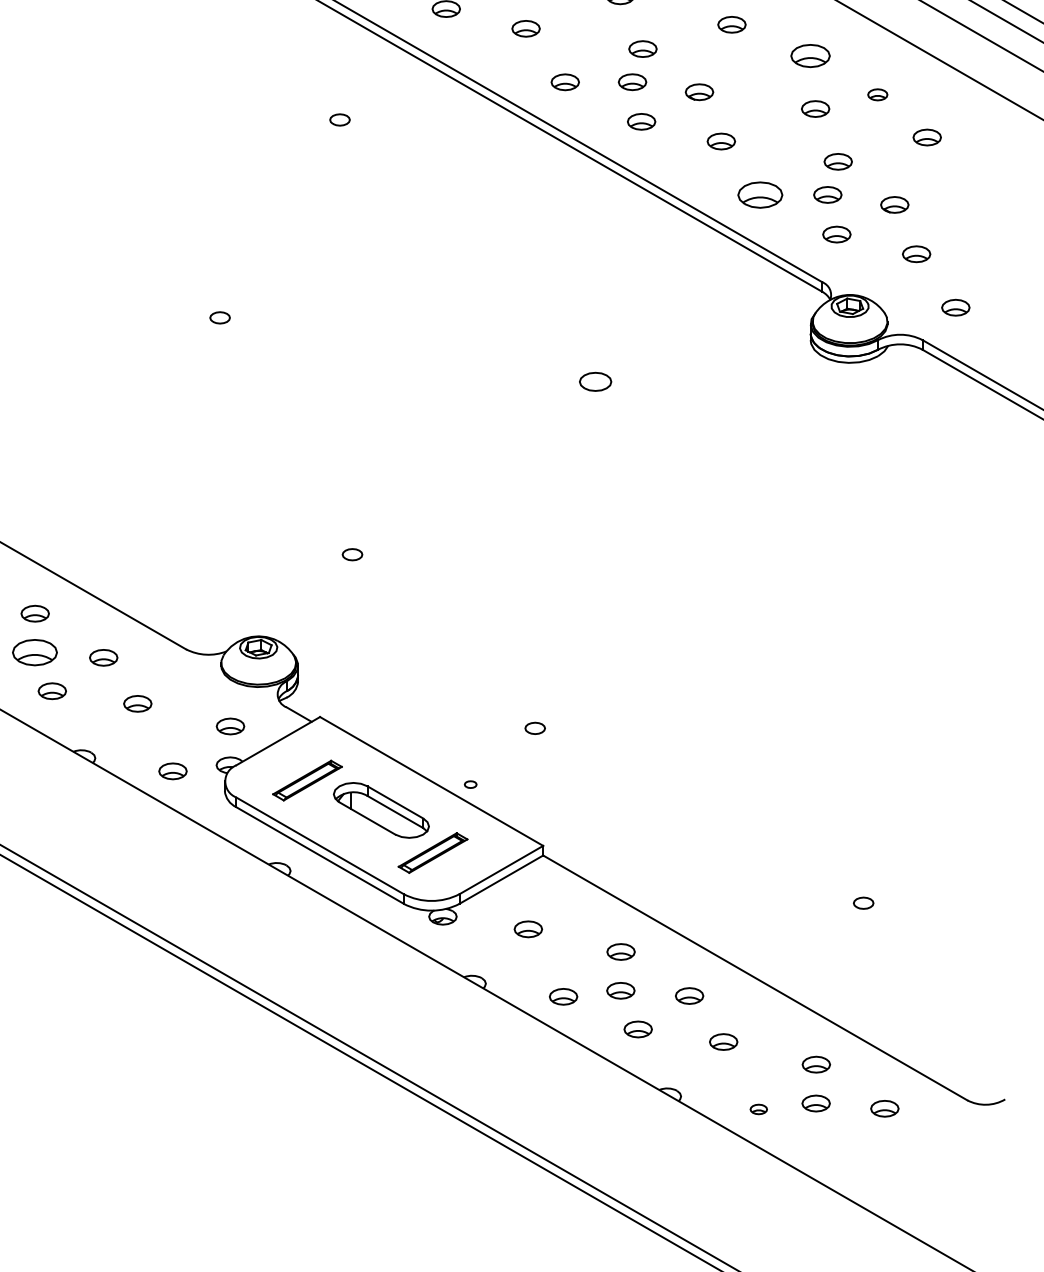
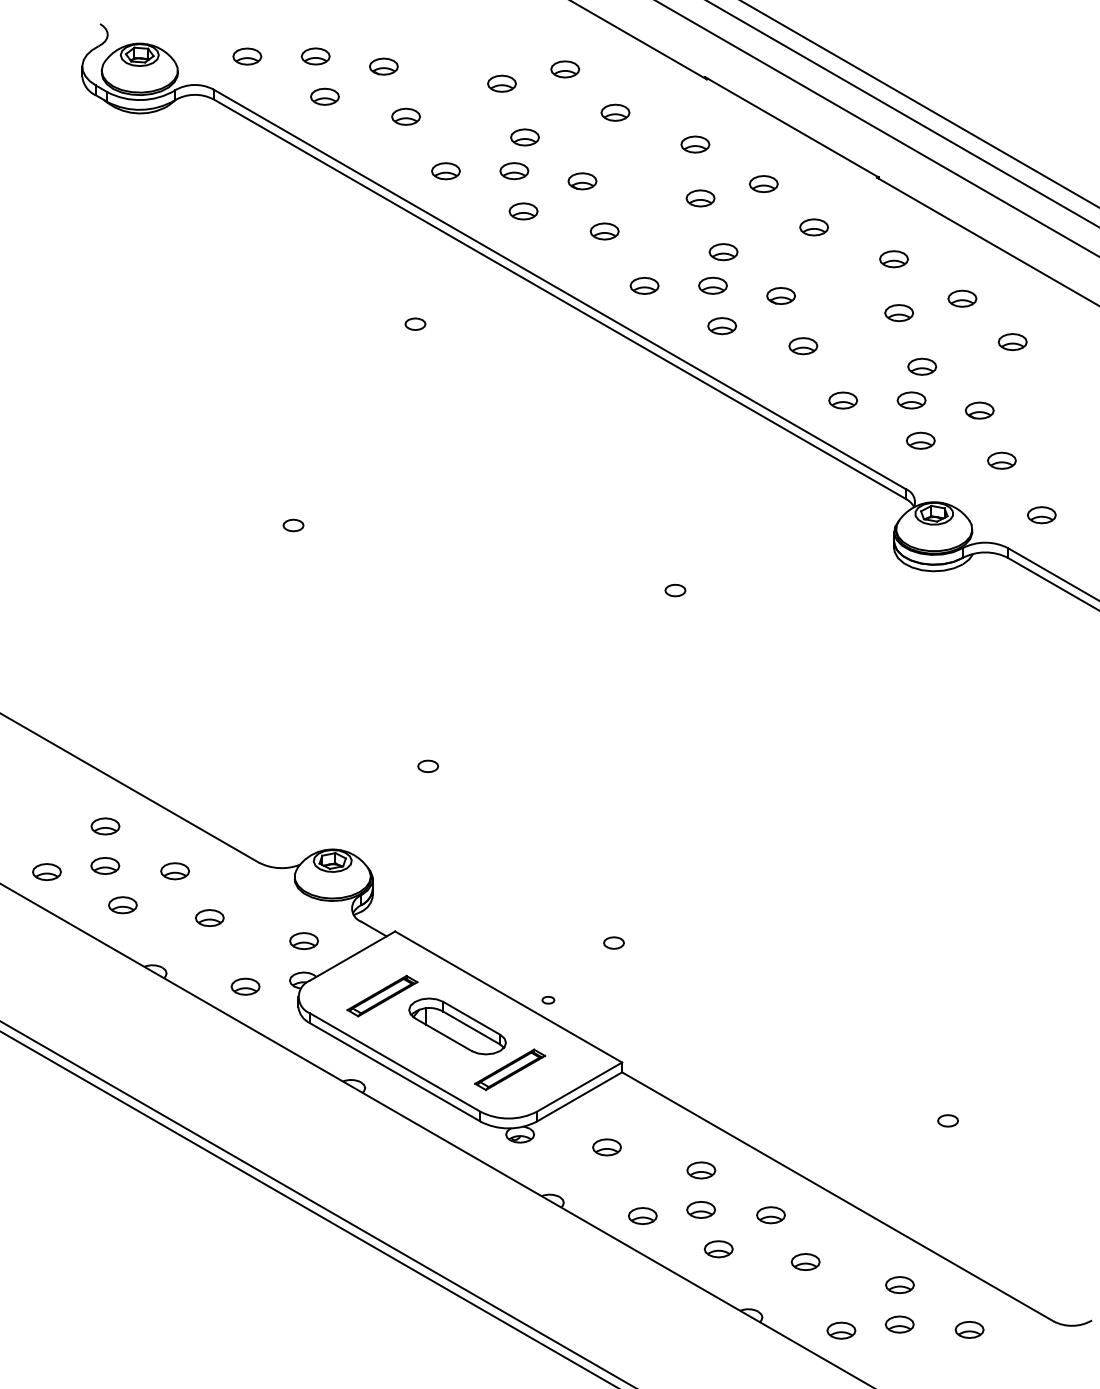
part: (810, 56) -> (893, 259), size x0.71
part: (877, 94) -> (962, 298), size x1.43
part: (760, 194) -> (843, 400), size x0.62
part: (595, 381) -> (675, 590), size x0.62
part: (35, 652) -> (105, 865), size x0.62
part: (758, 1109) -> (841, 1330), size x1.67

